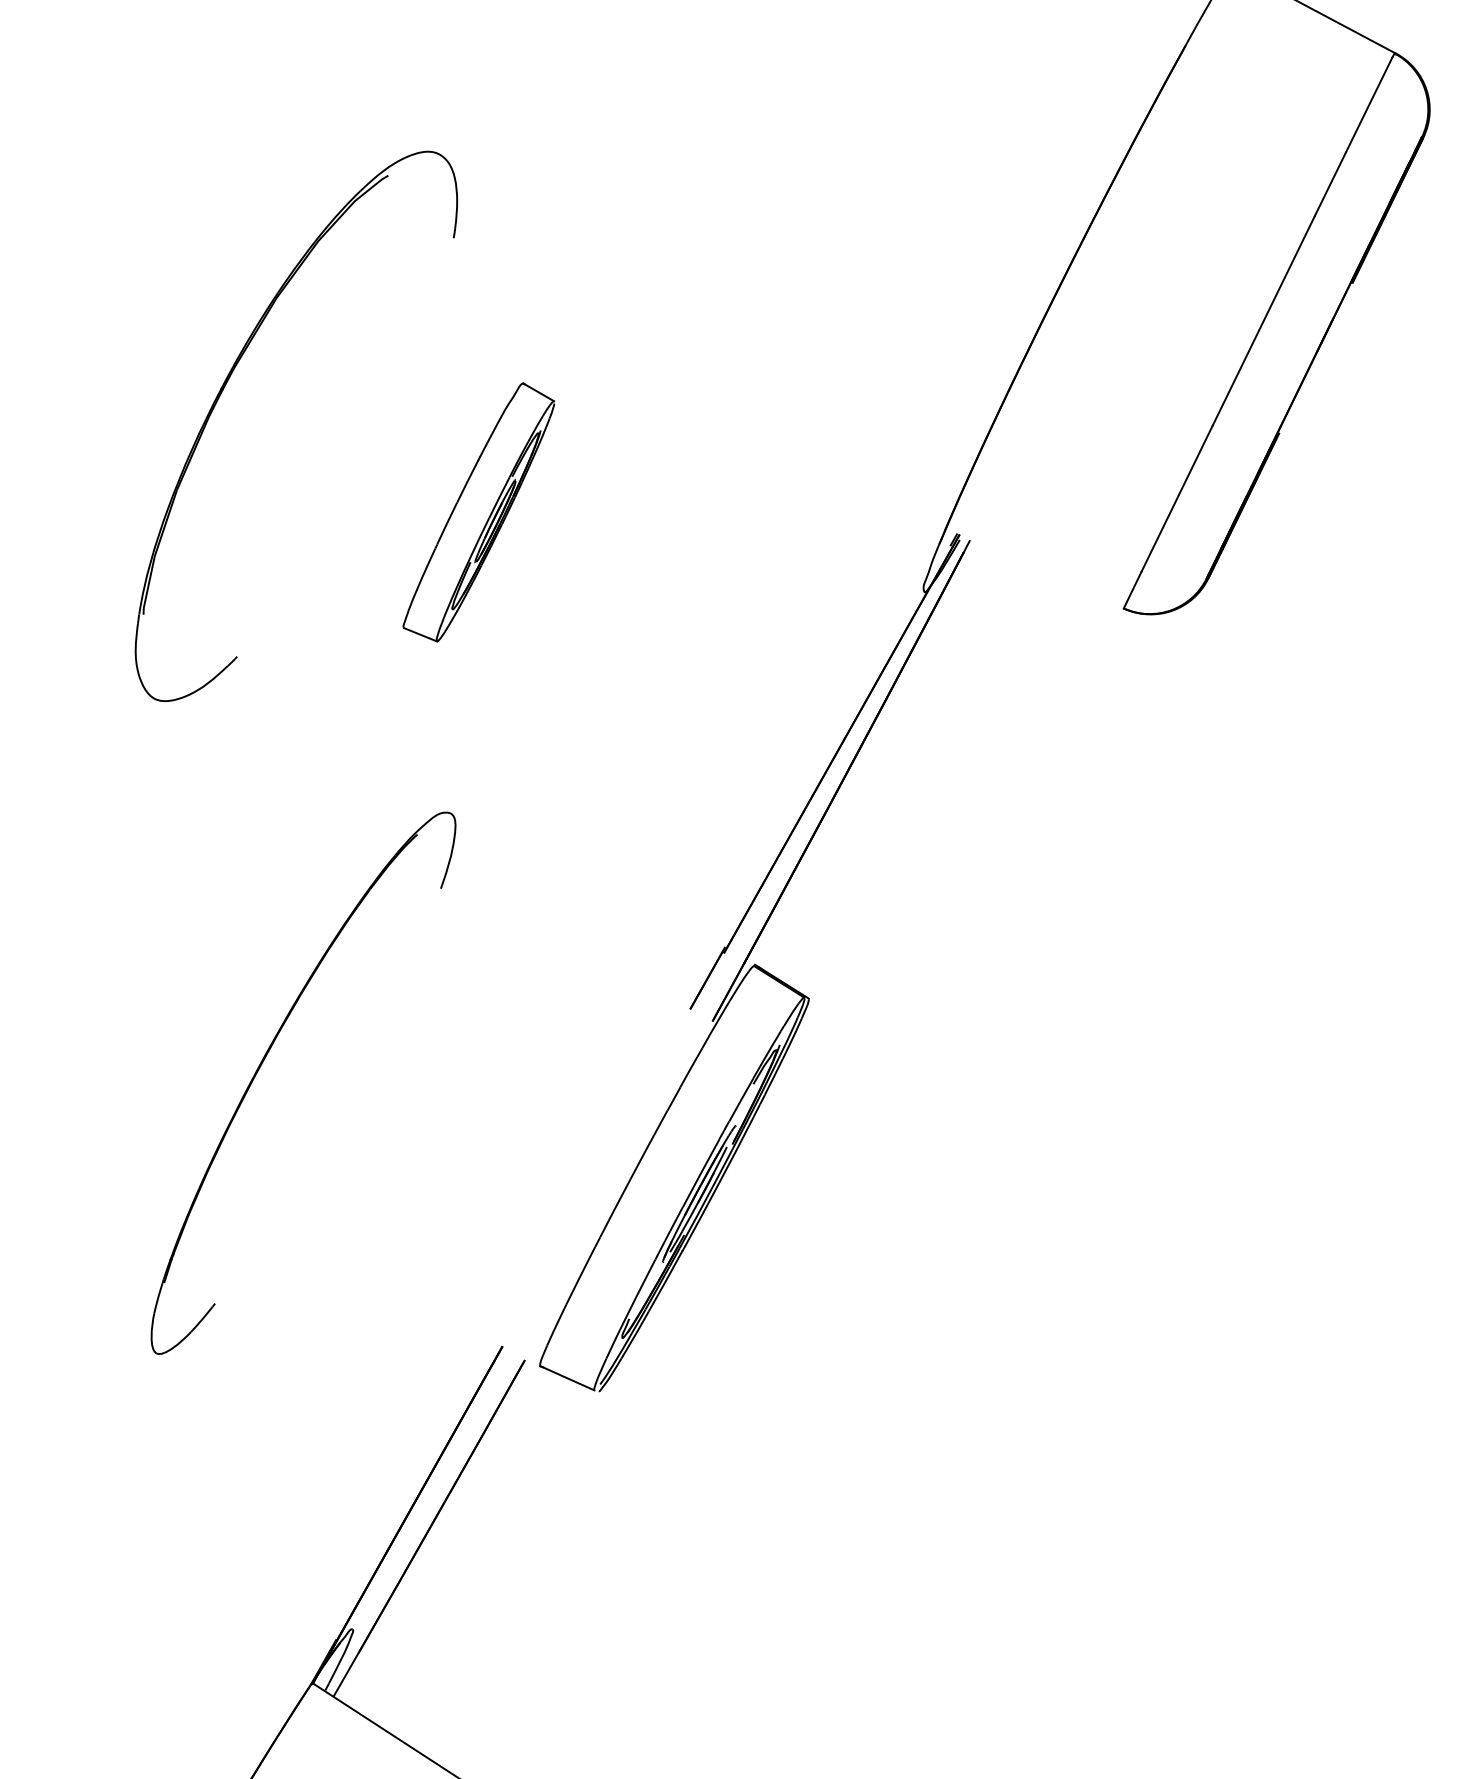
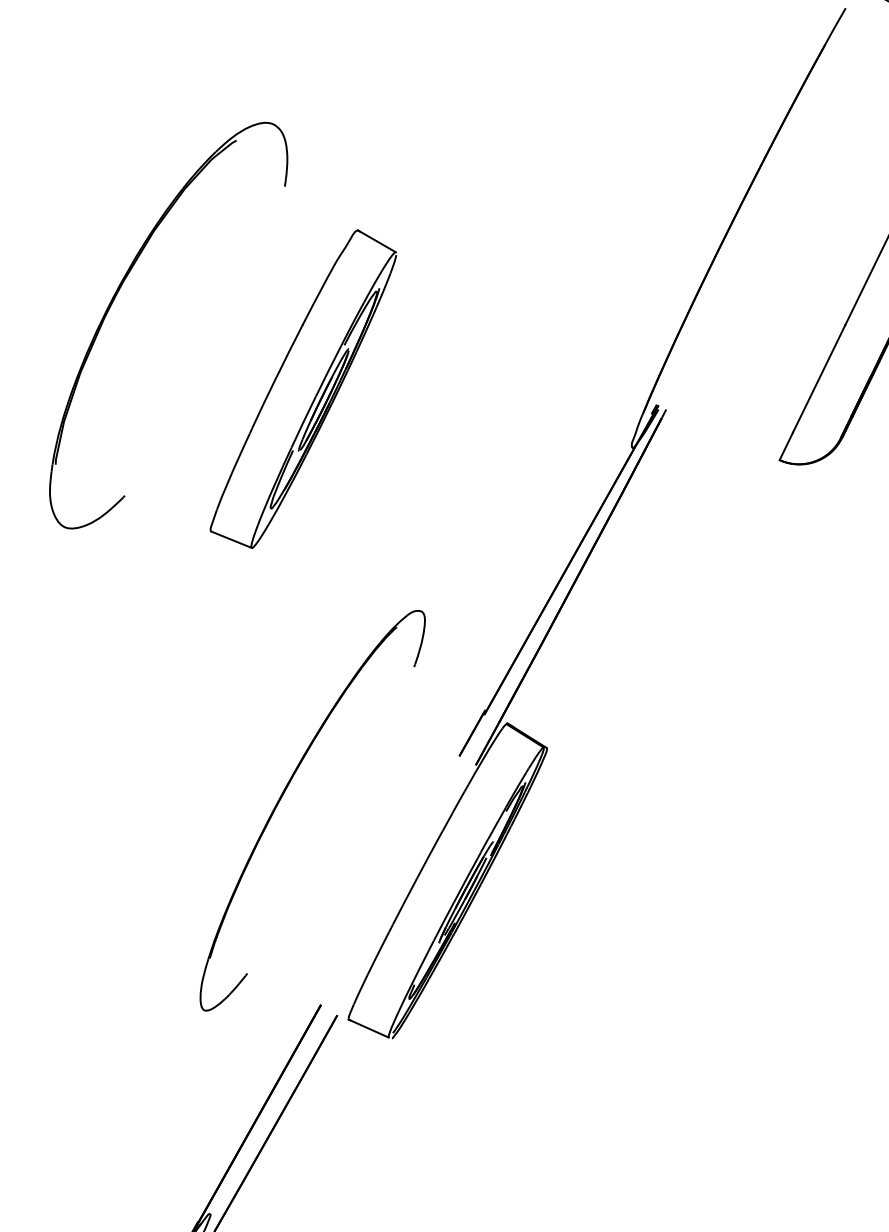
part: (478, 512) -> (303, 389), size x1.67
part: (266, 1057) -> (285, 791), moved

